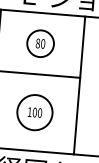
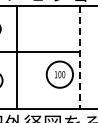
part: (40, 42) -> (48, 28), removed
line: (79, 85) -> (80, 57), solid -> dashed
part: (34, 112) -> (59, 74), moved

